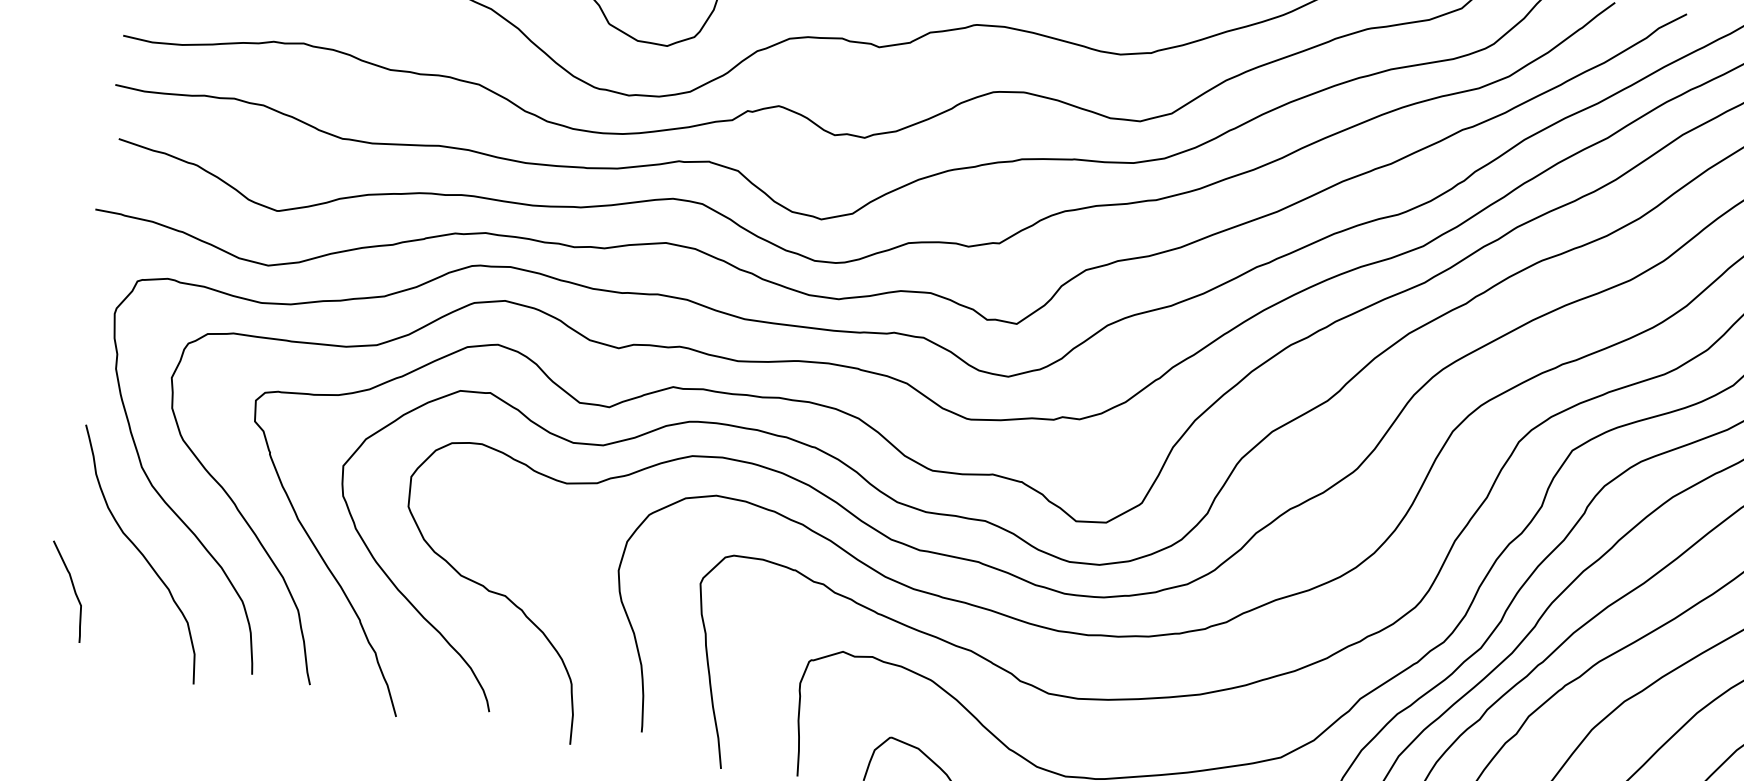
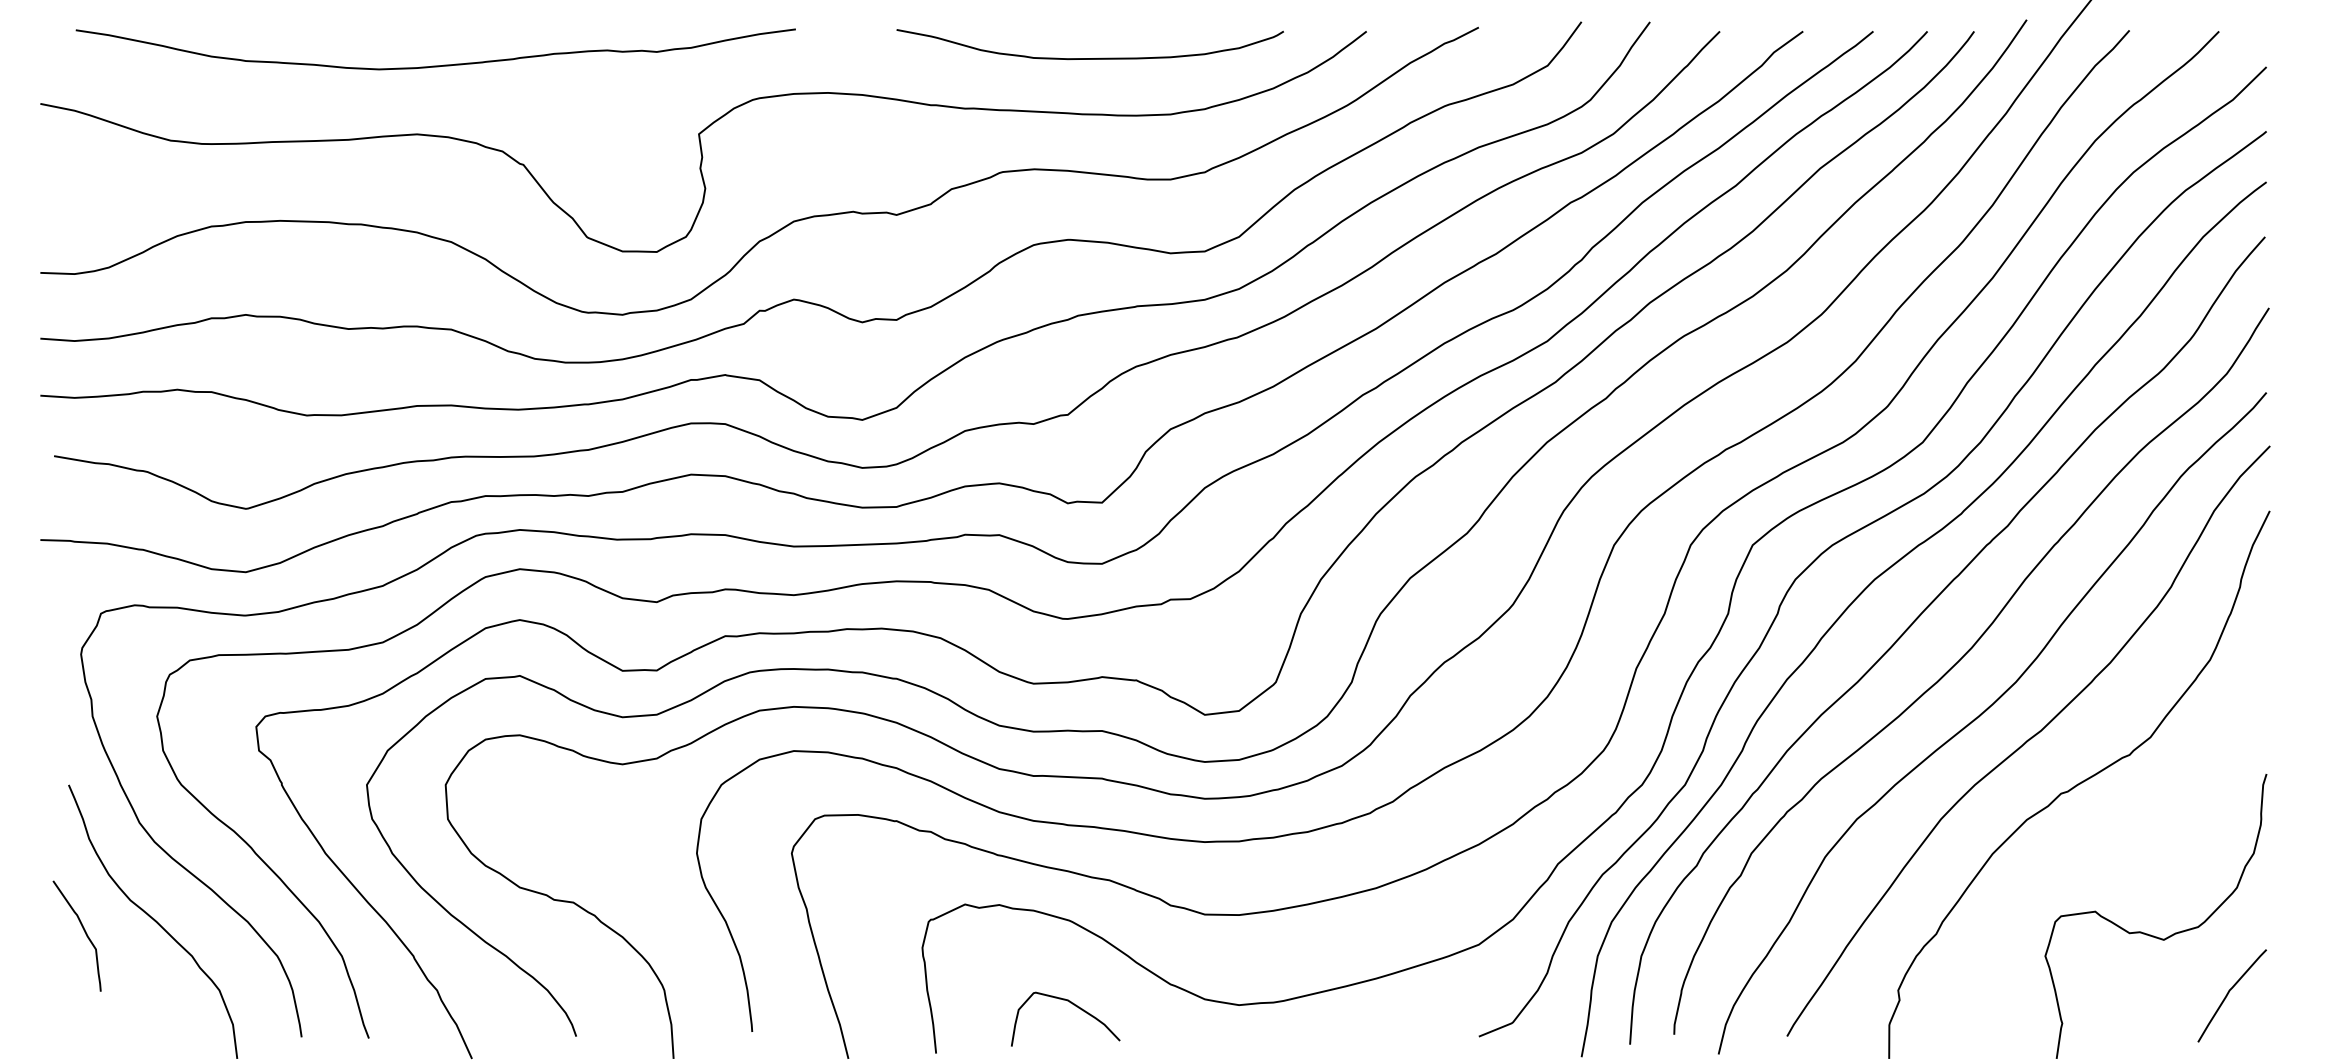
curve: (73, 589) -> (84, 932), moved

